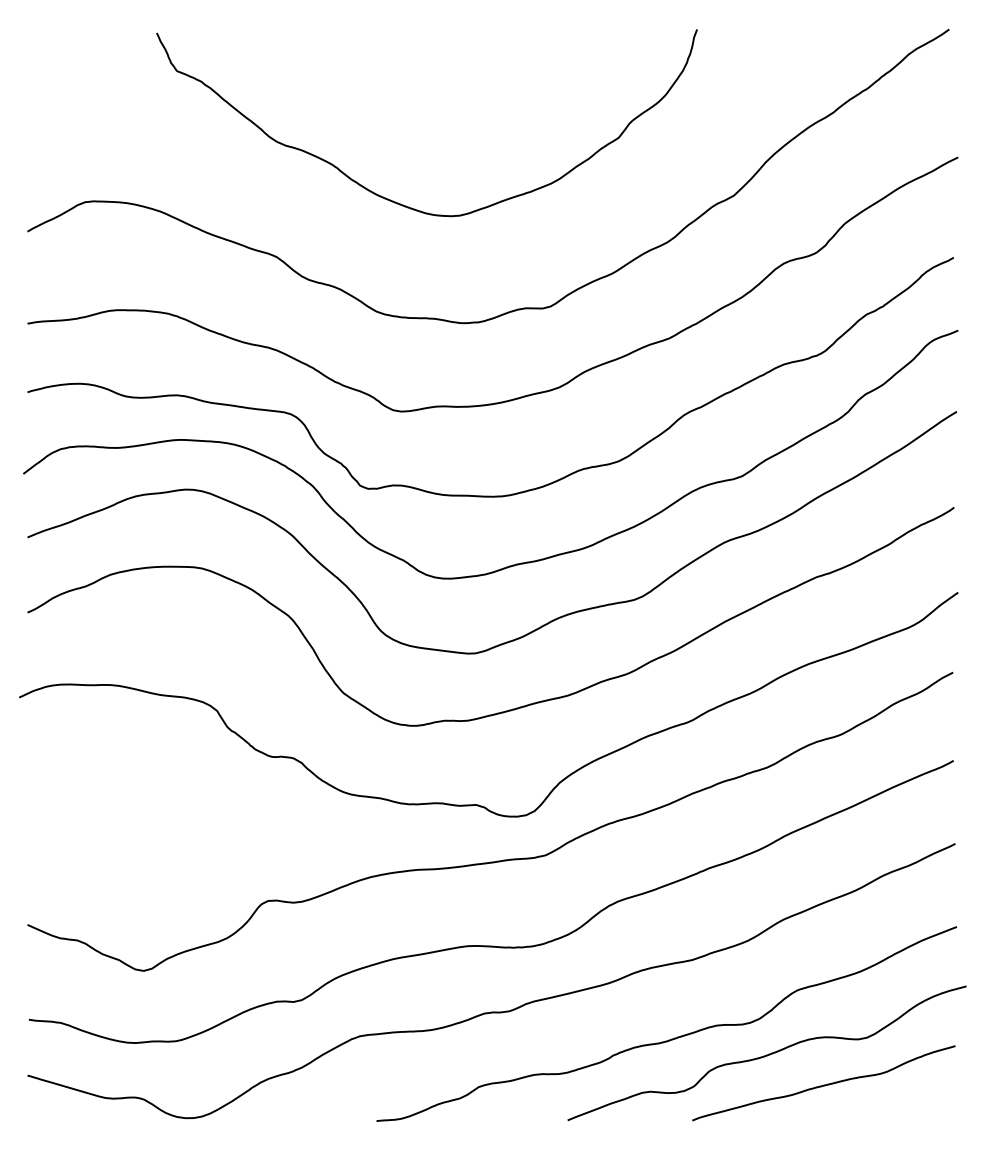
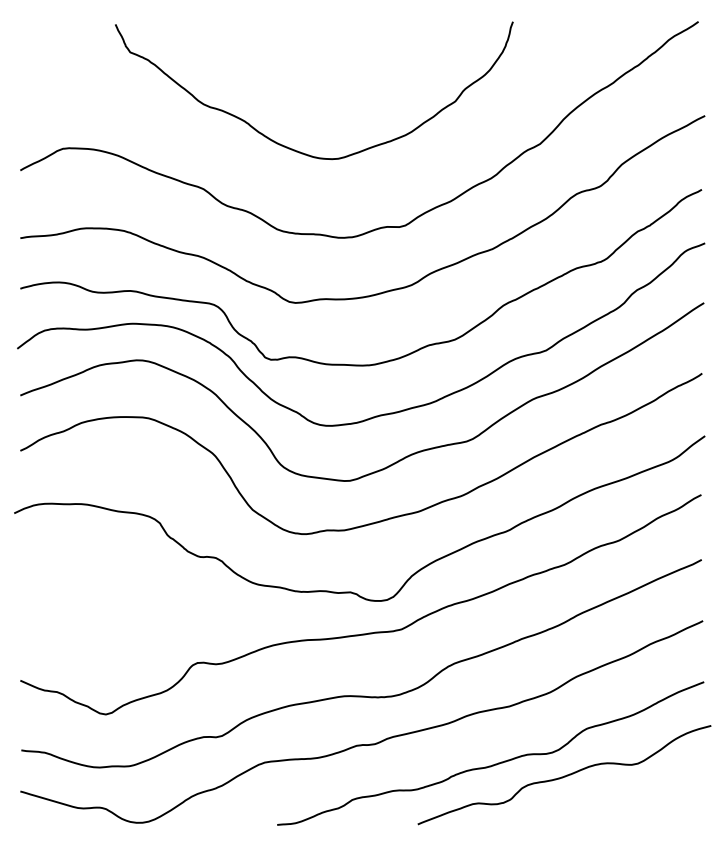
curve: (824, 1083) -> (606, 797), removed

